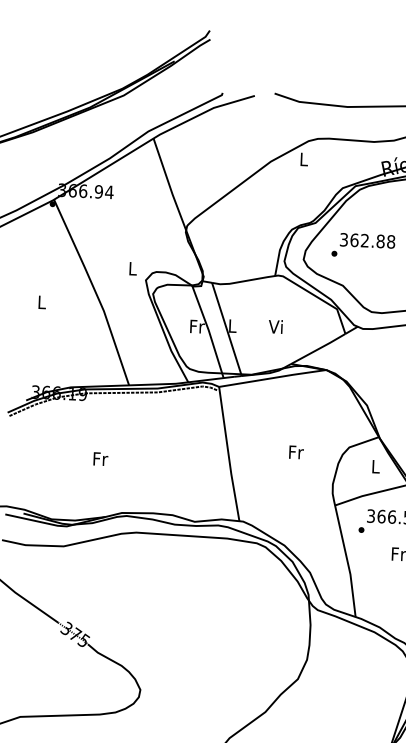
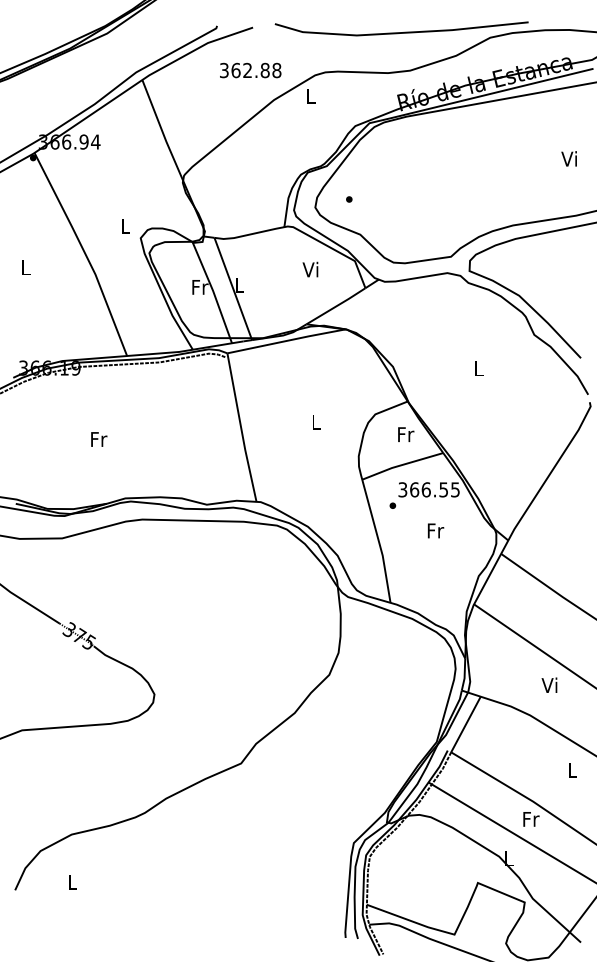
text: (367, 240) -> (250, 70), moved
text: (275, 326) -> (310, 269), moved
text: (296, 452) -> (316, 422), Fr -> L
text: (376, 466) -> (406, 434), L -> Fr

